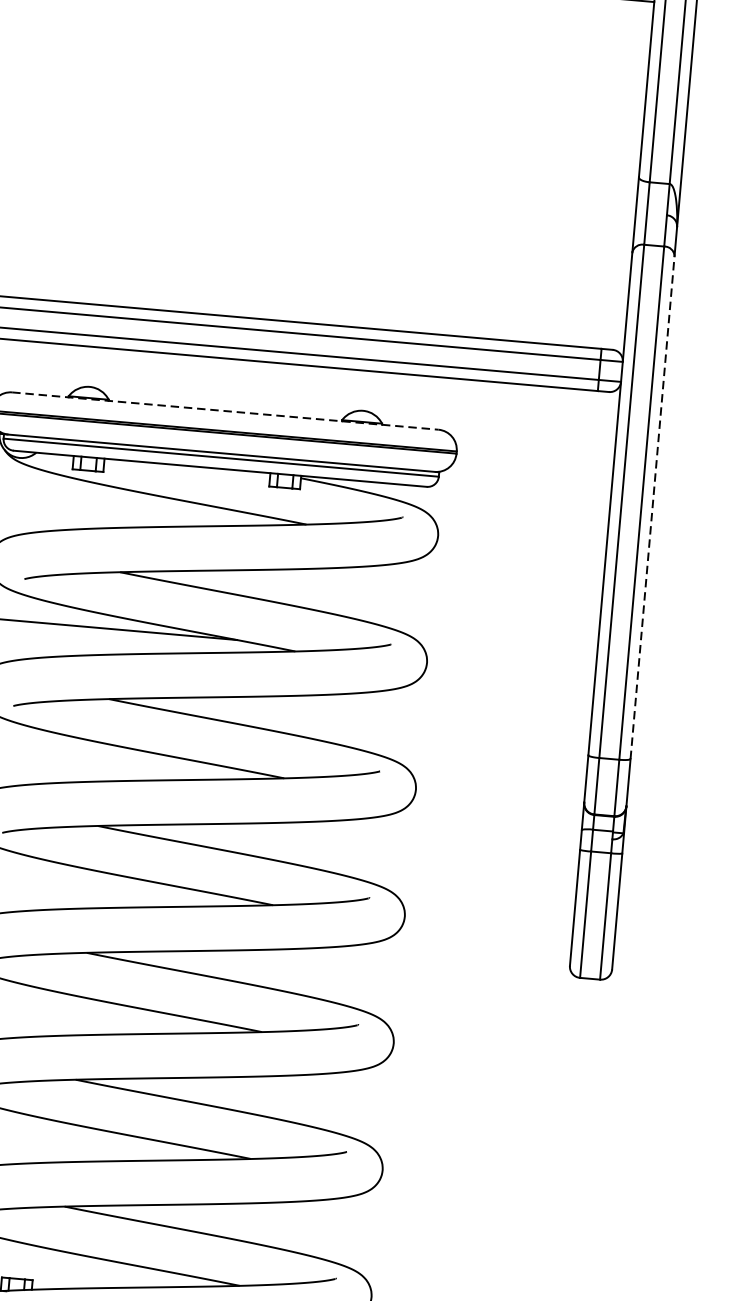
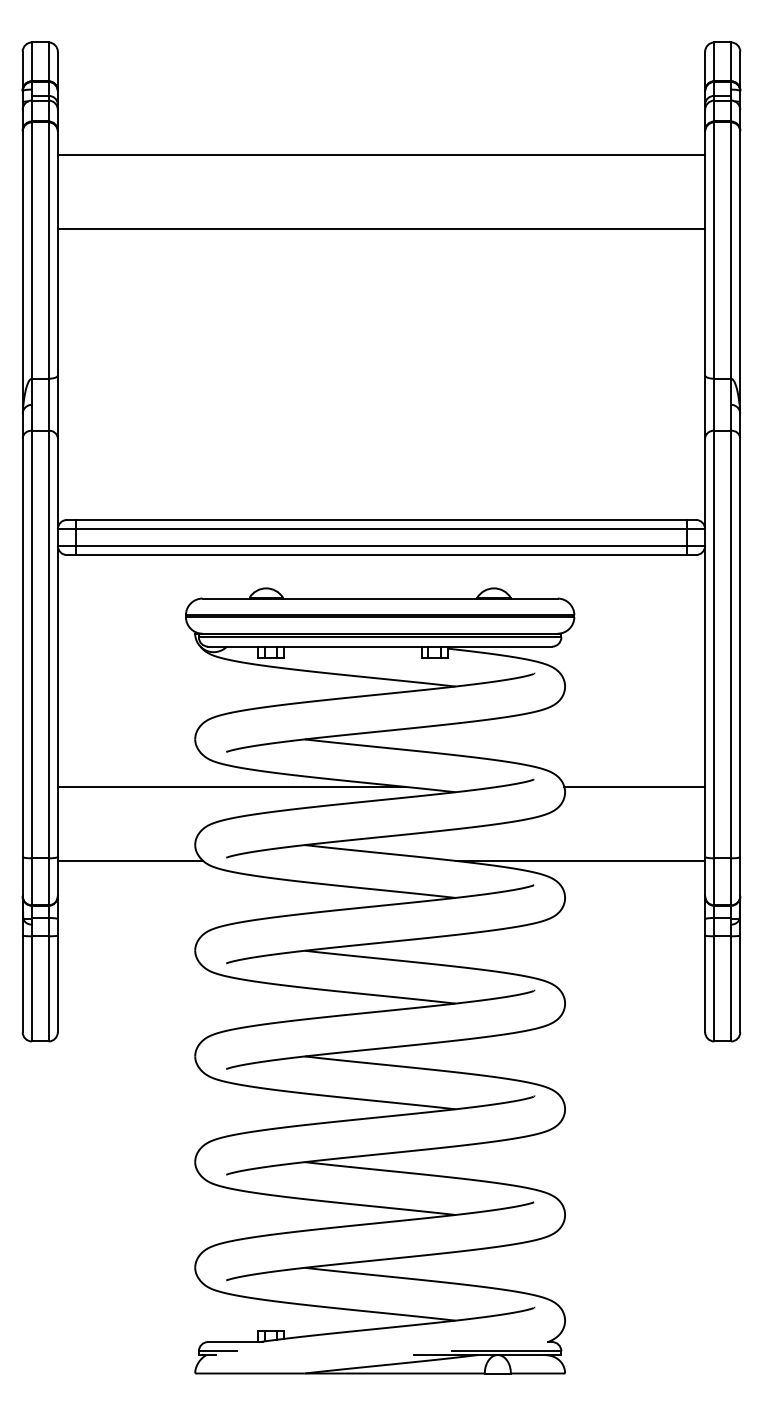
line: (225, 411) -> (380, 598), dashed -> solid
line: (652, 506) -> (740, 646), dashed -> solid
line: (510, 663) -> (634, 786), added
line: (438, 746) -> (580, 860), added

